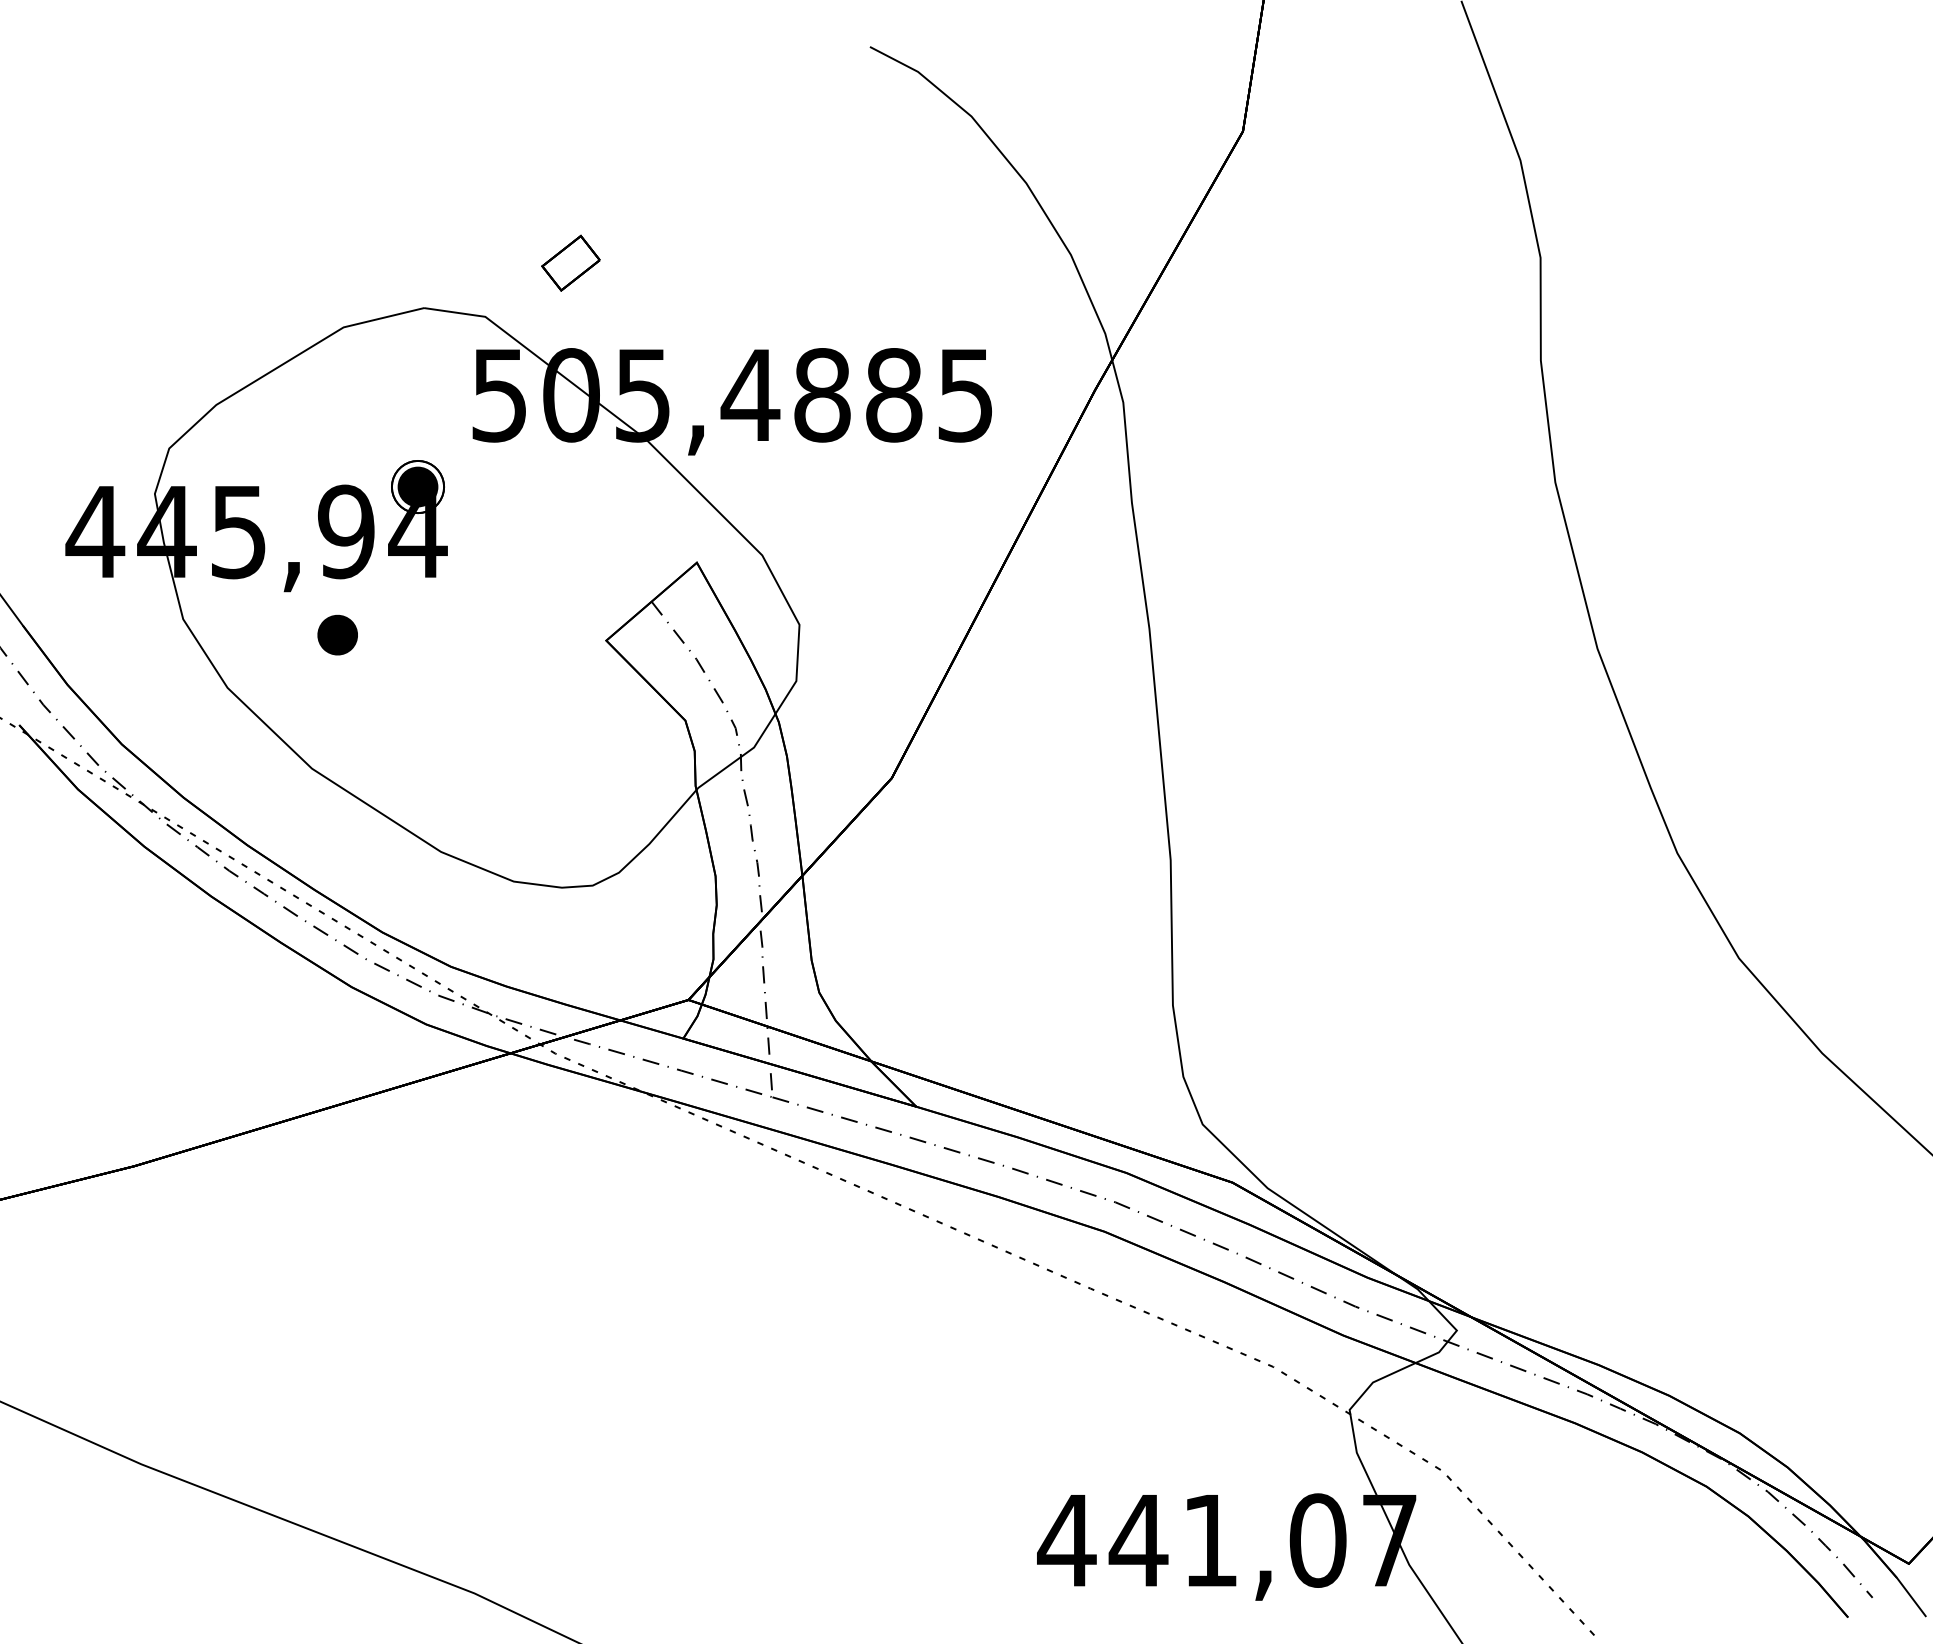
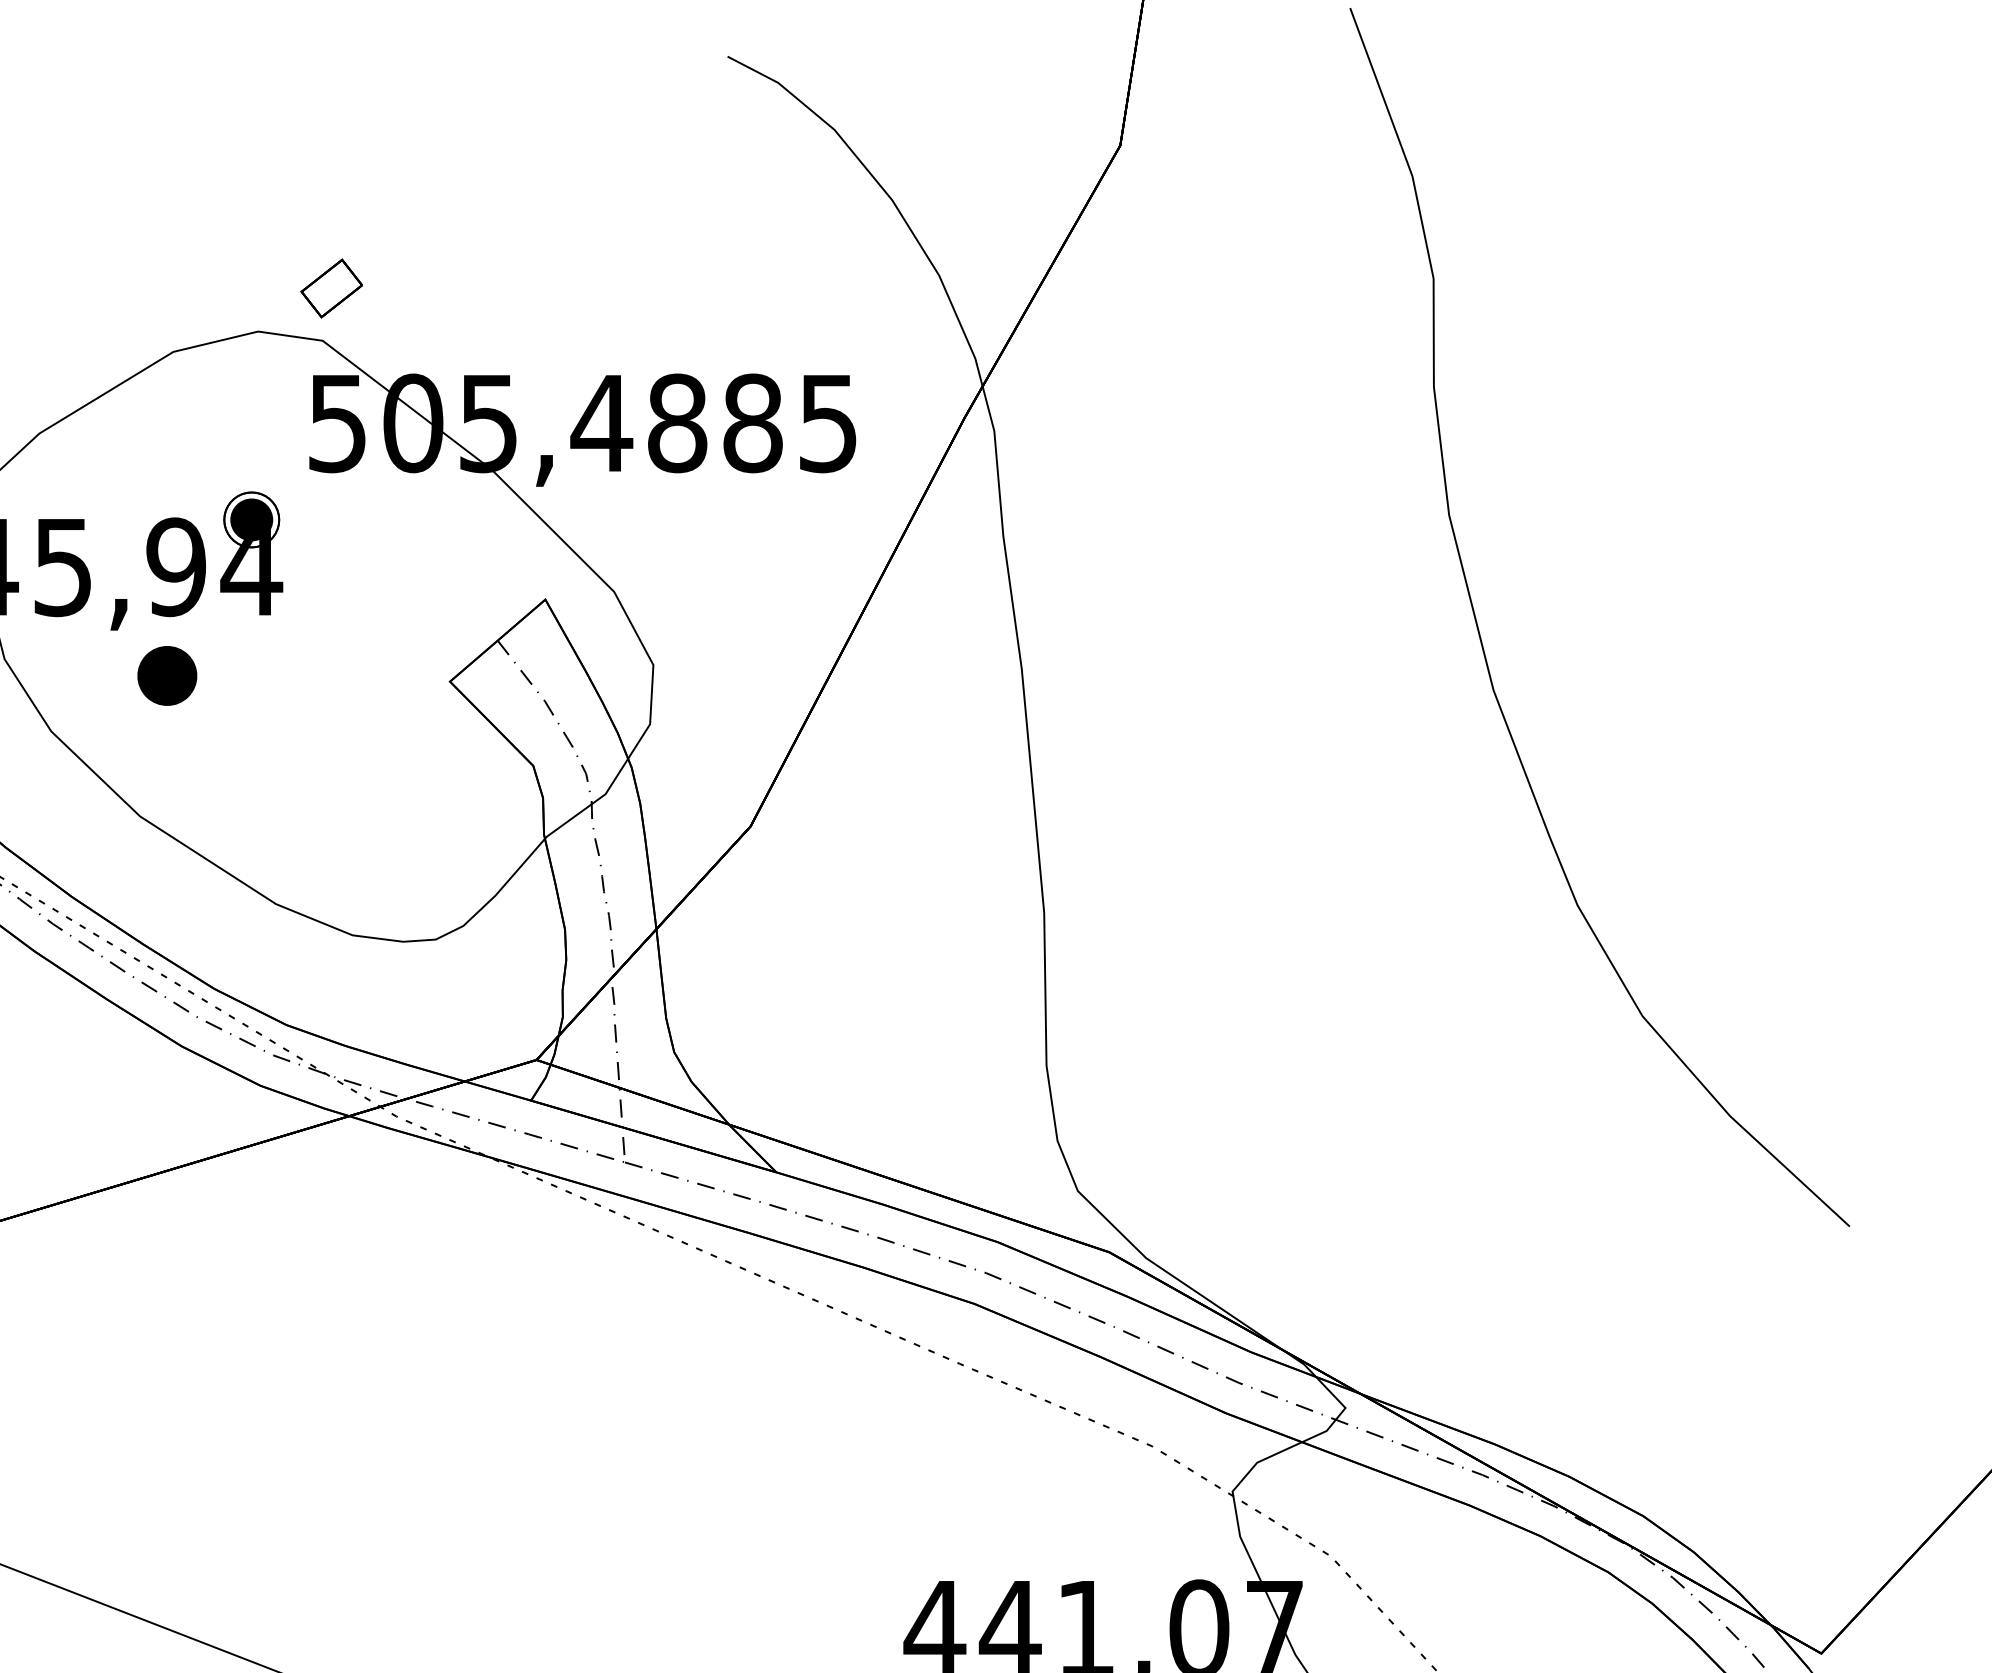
part: (570, 262) -> (331, 287), moved
part: (337, 634) -> (167, 675), size x1.4

